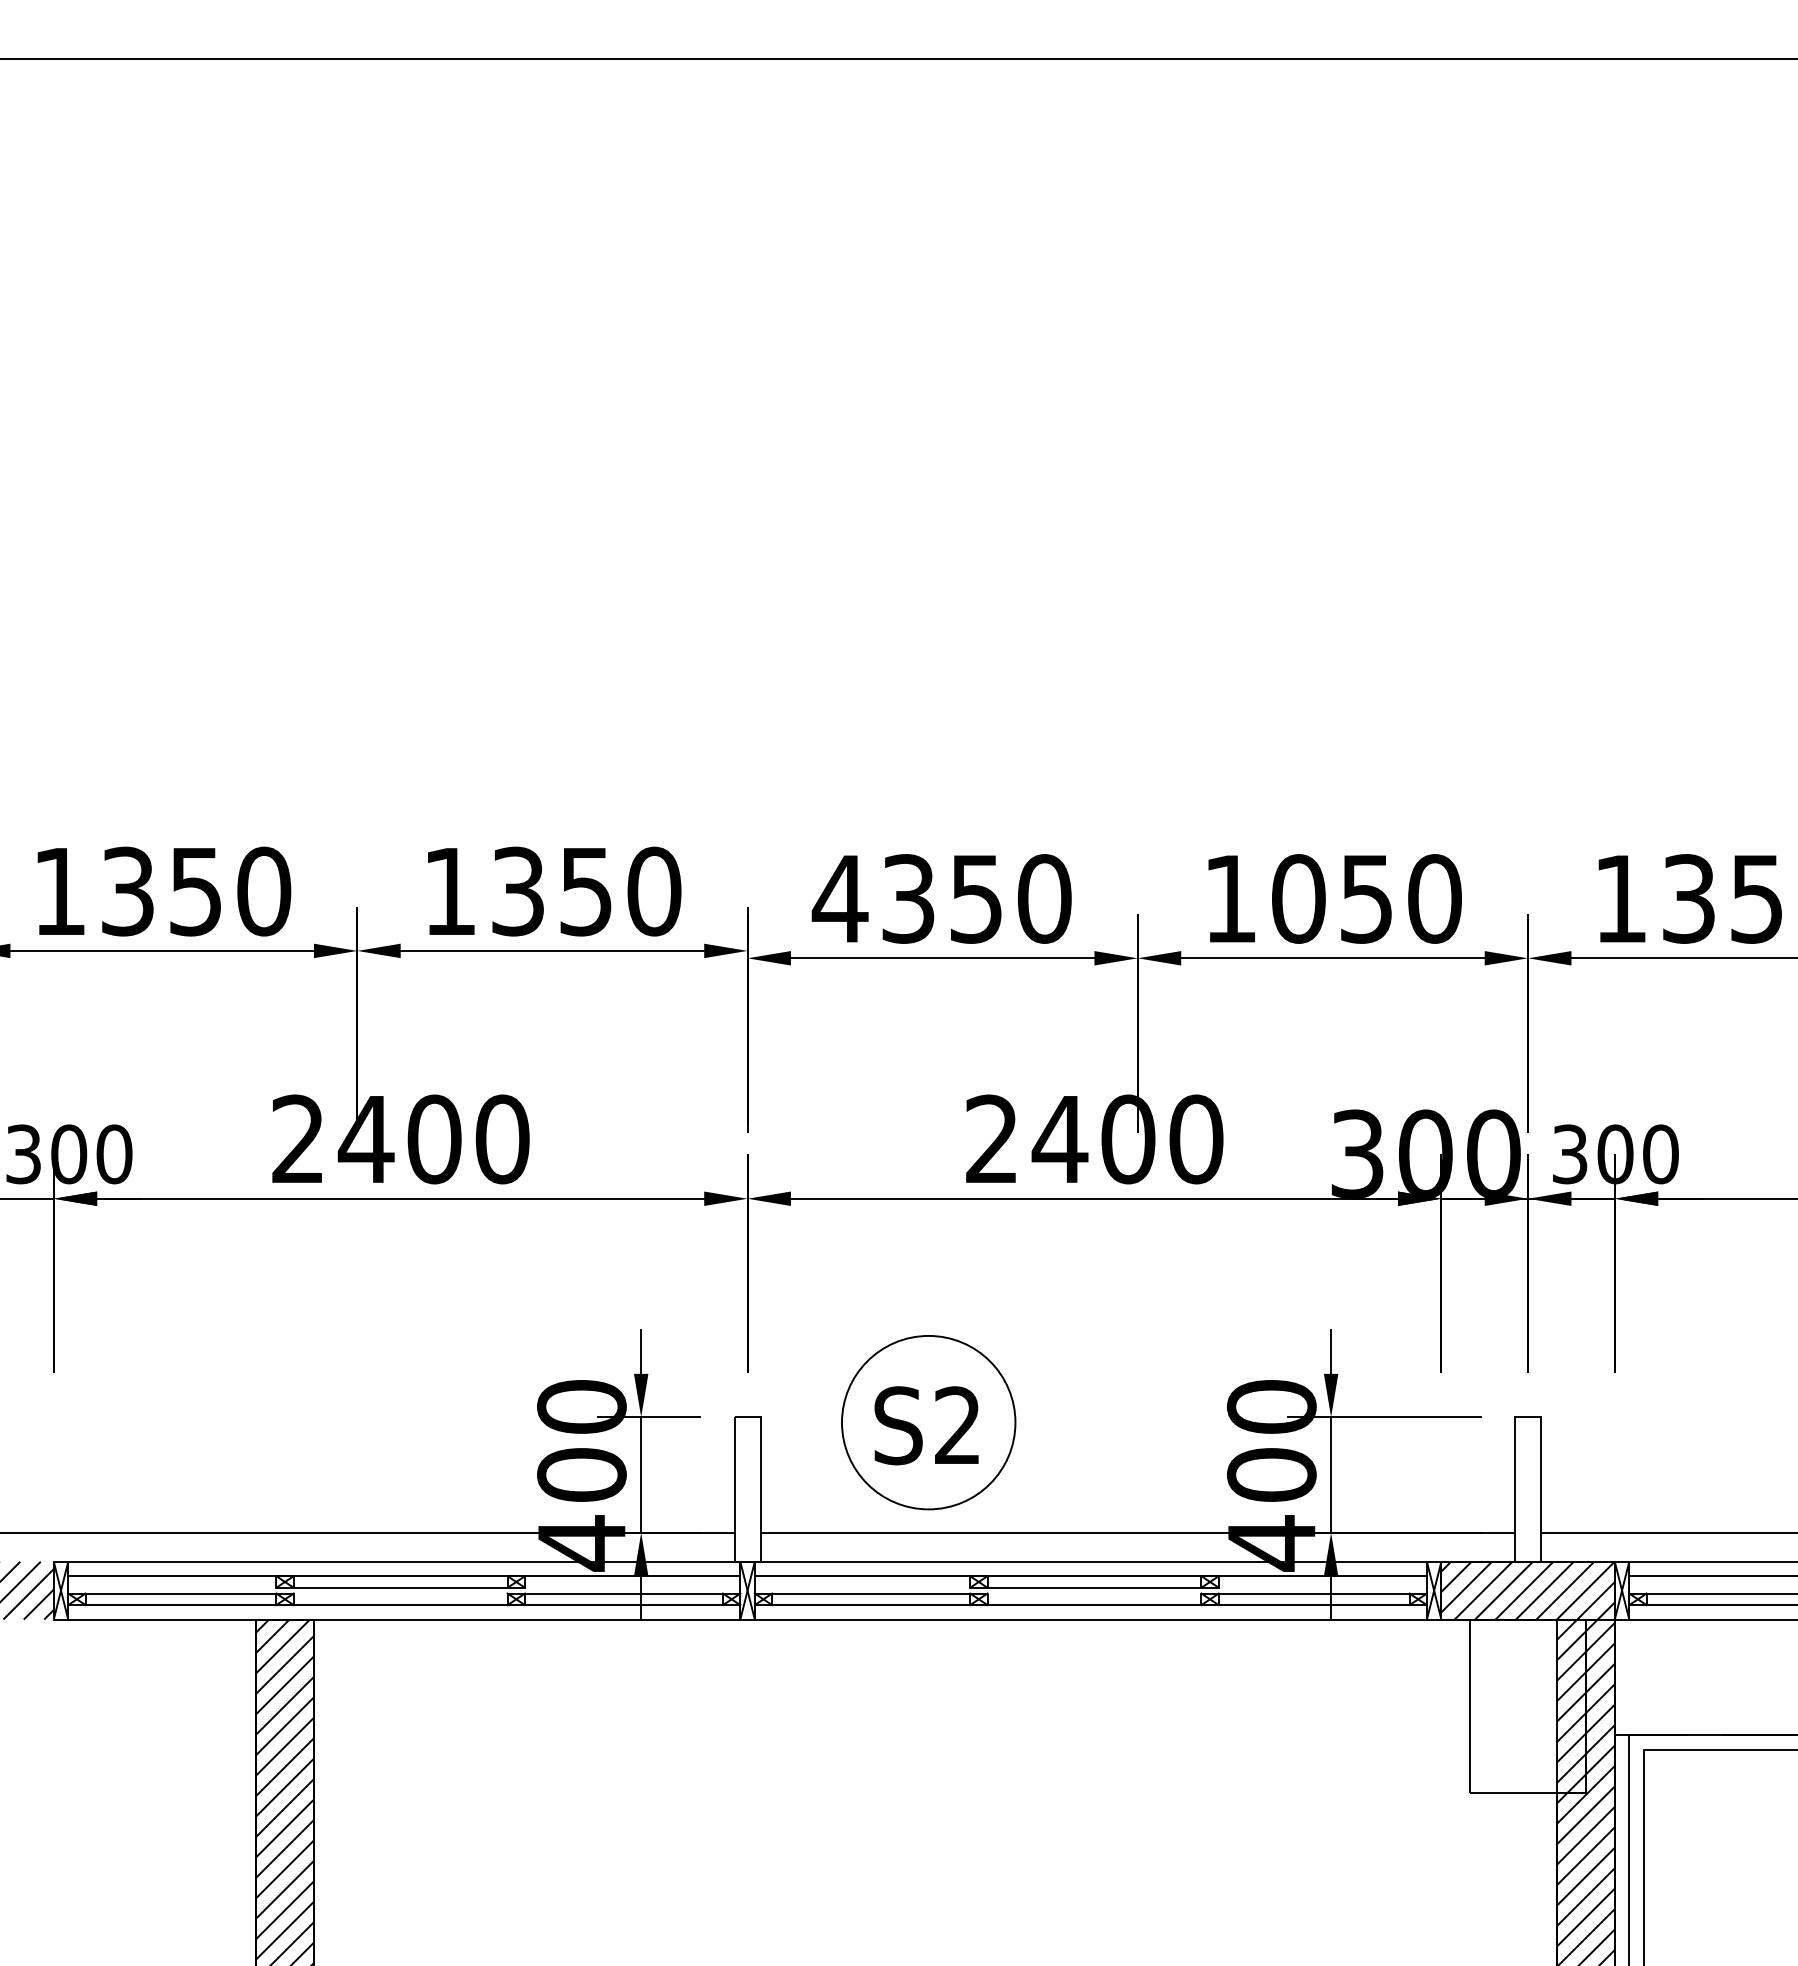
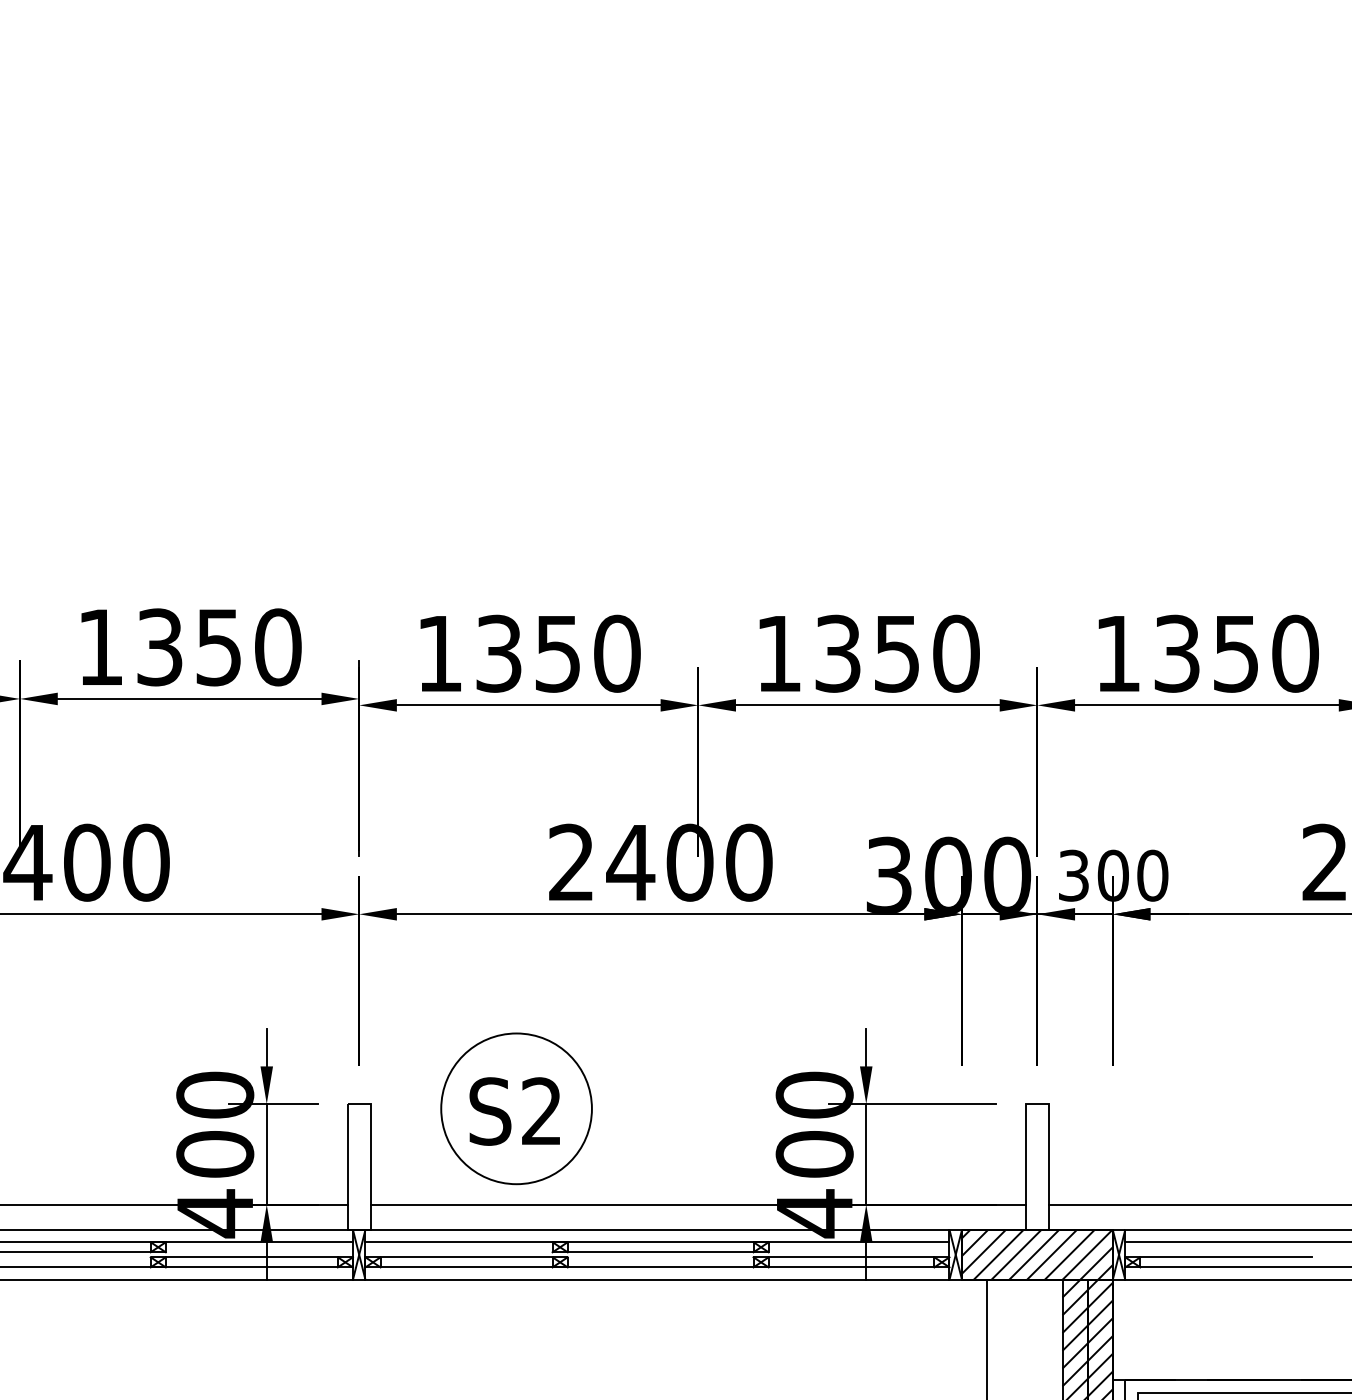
text: (839, 898) -> (439, 653), 4350 -> 1350
text: (1298, 898) -> (837, 653), 1050 -> 1350

